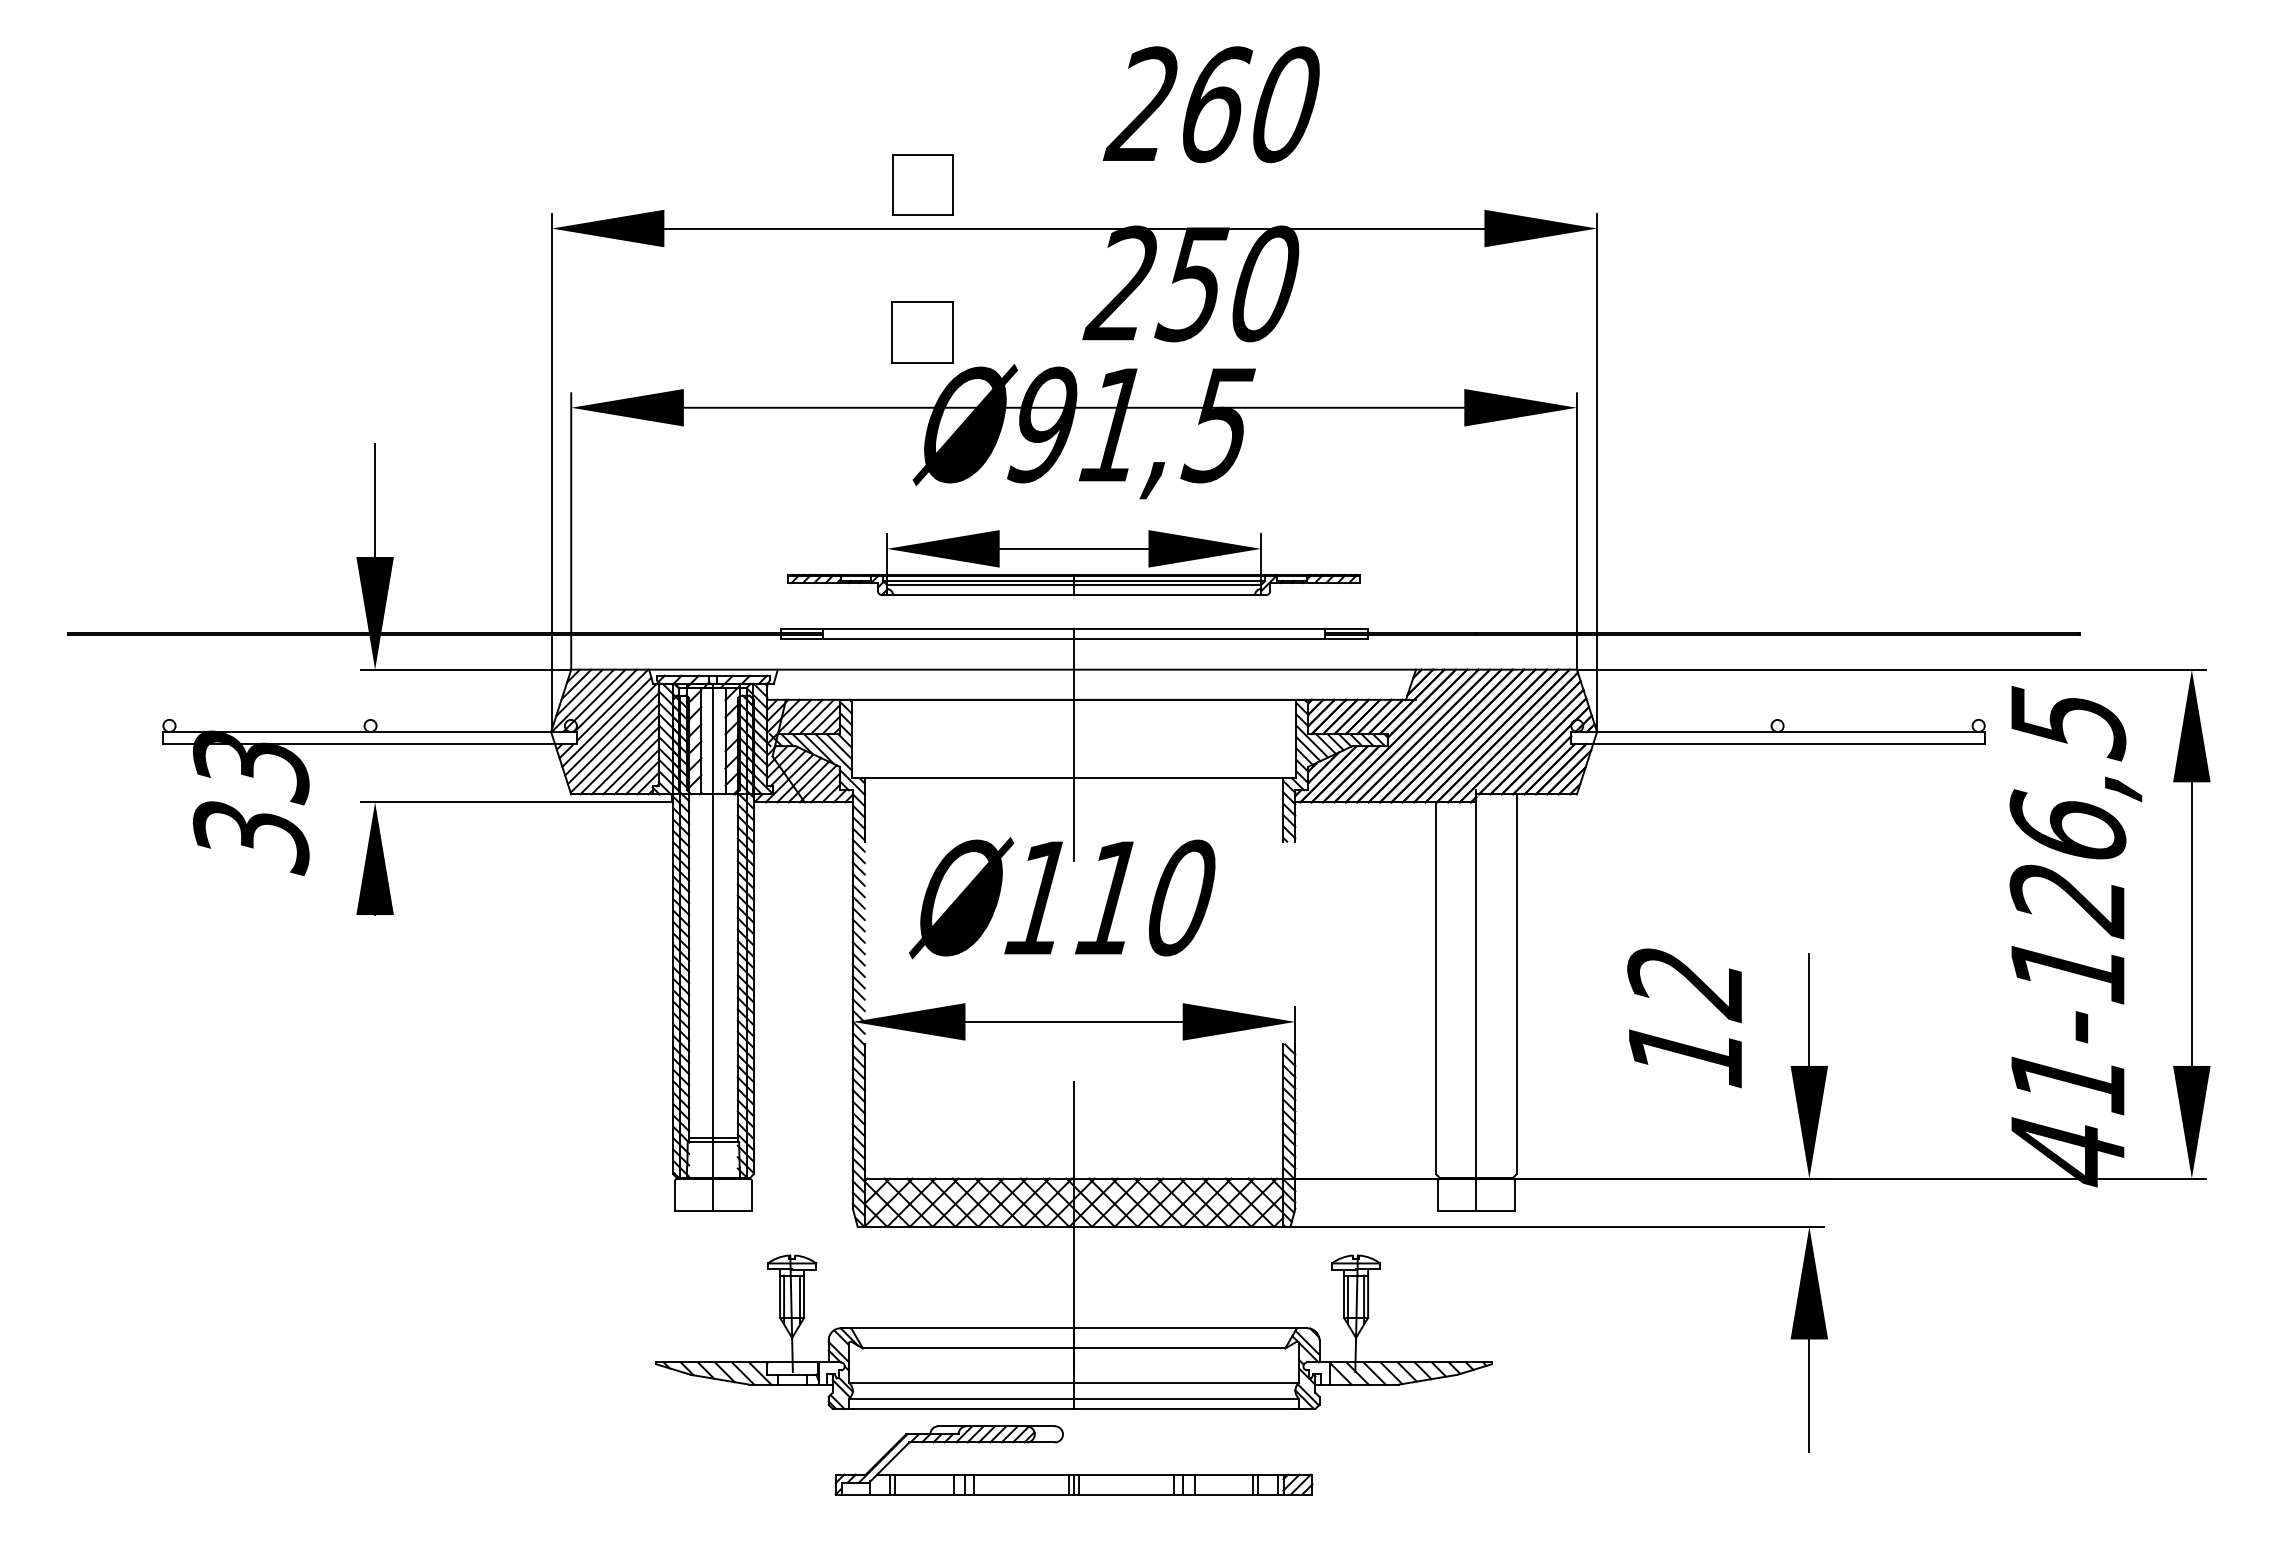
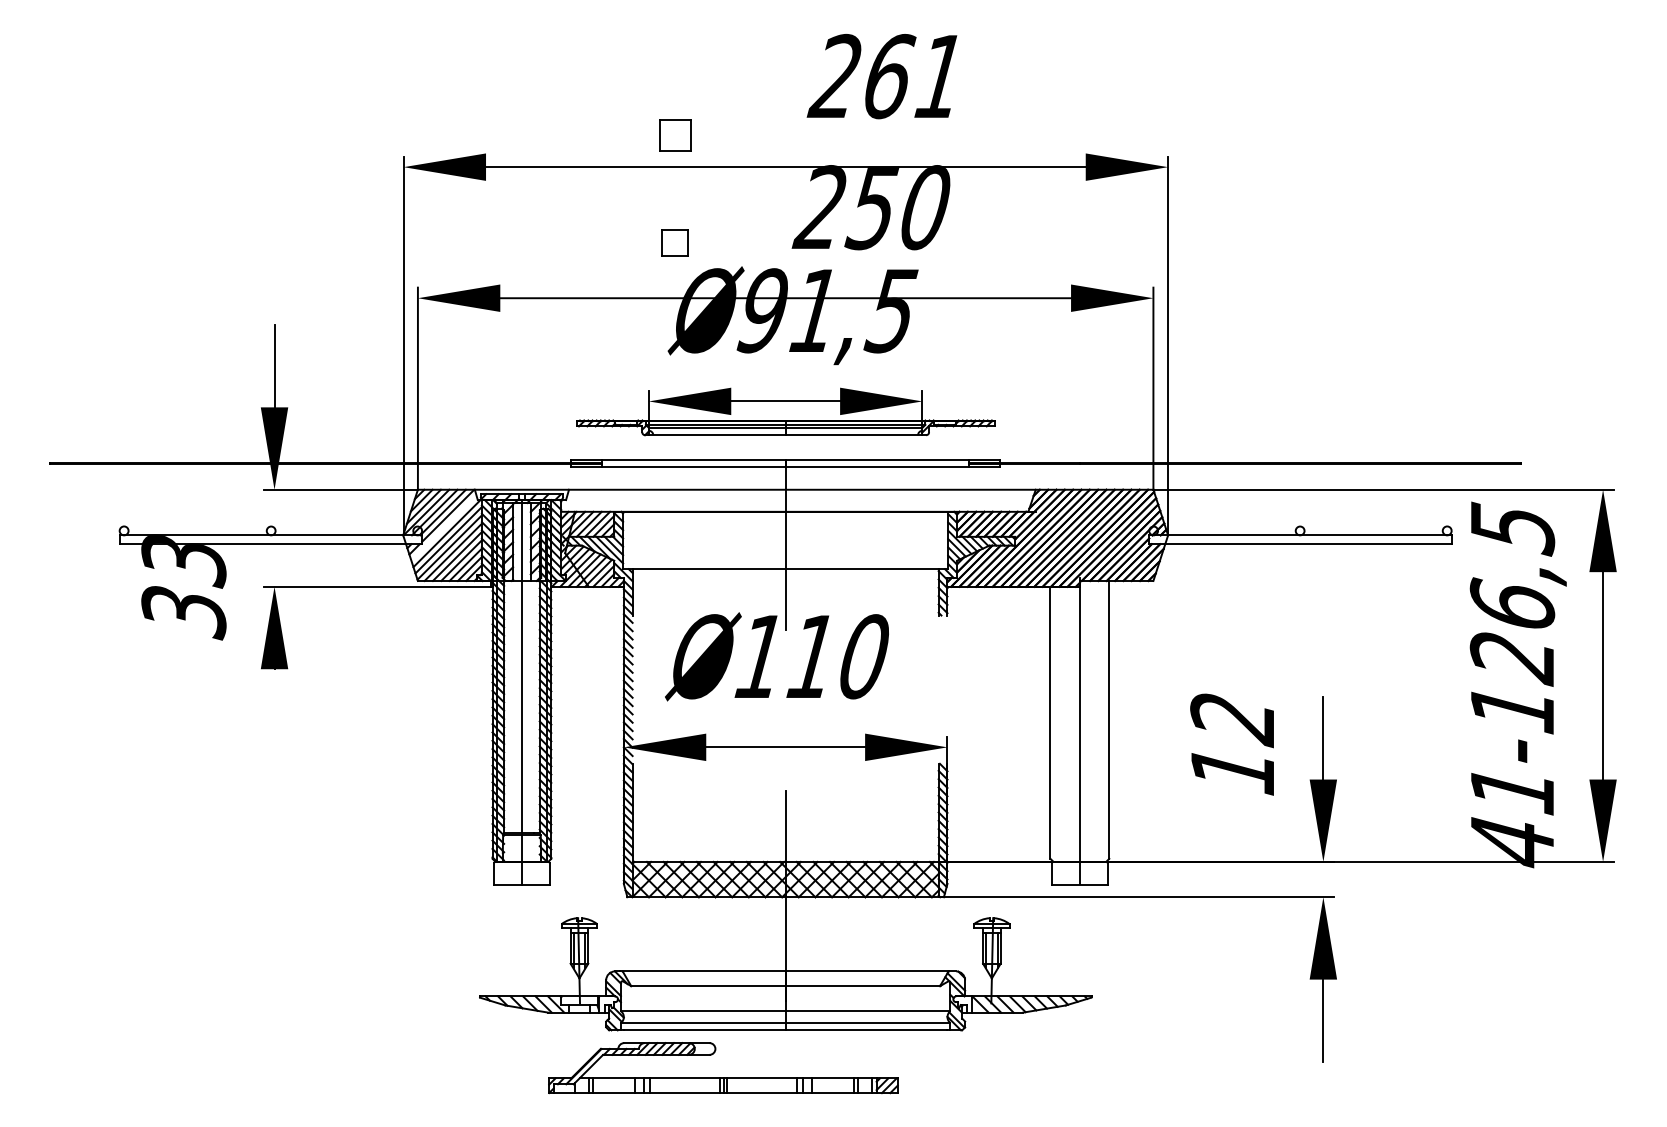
text: (1284, 104) -> (939, 76), 260 -> 261
part: (922, 184) -> (674, 134), size x0.7
part: (922, 332) -> (674, 243), size x0.6
line: (606, 721) -> (443, 527), removed
part: (1073, 1474) -> (723, 1078), moved

